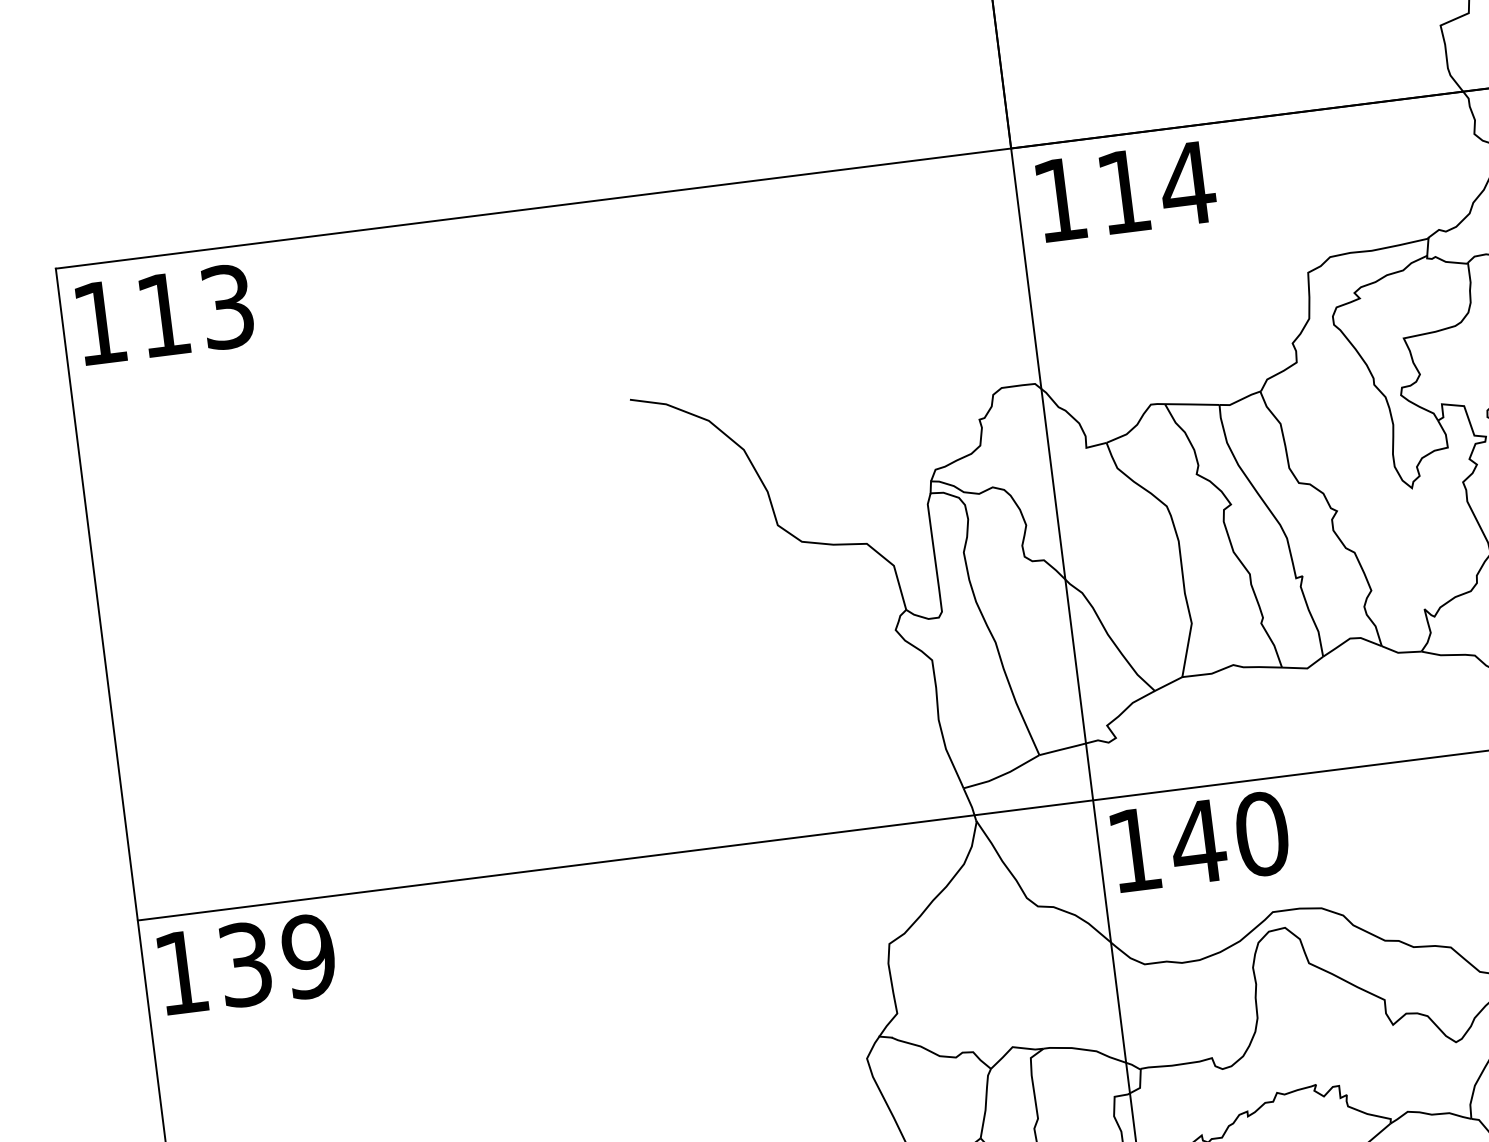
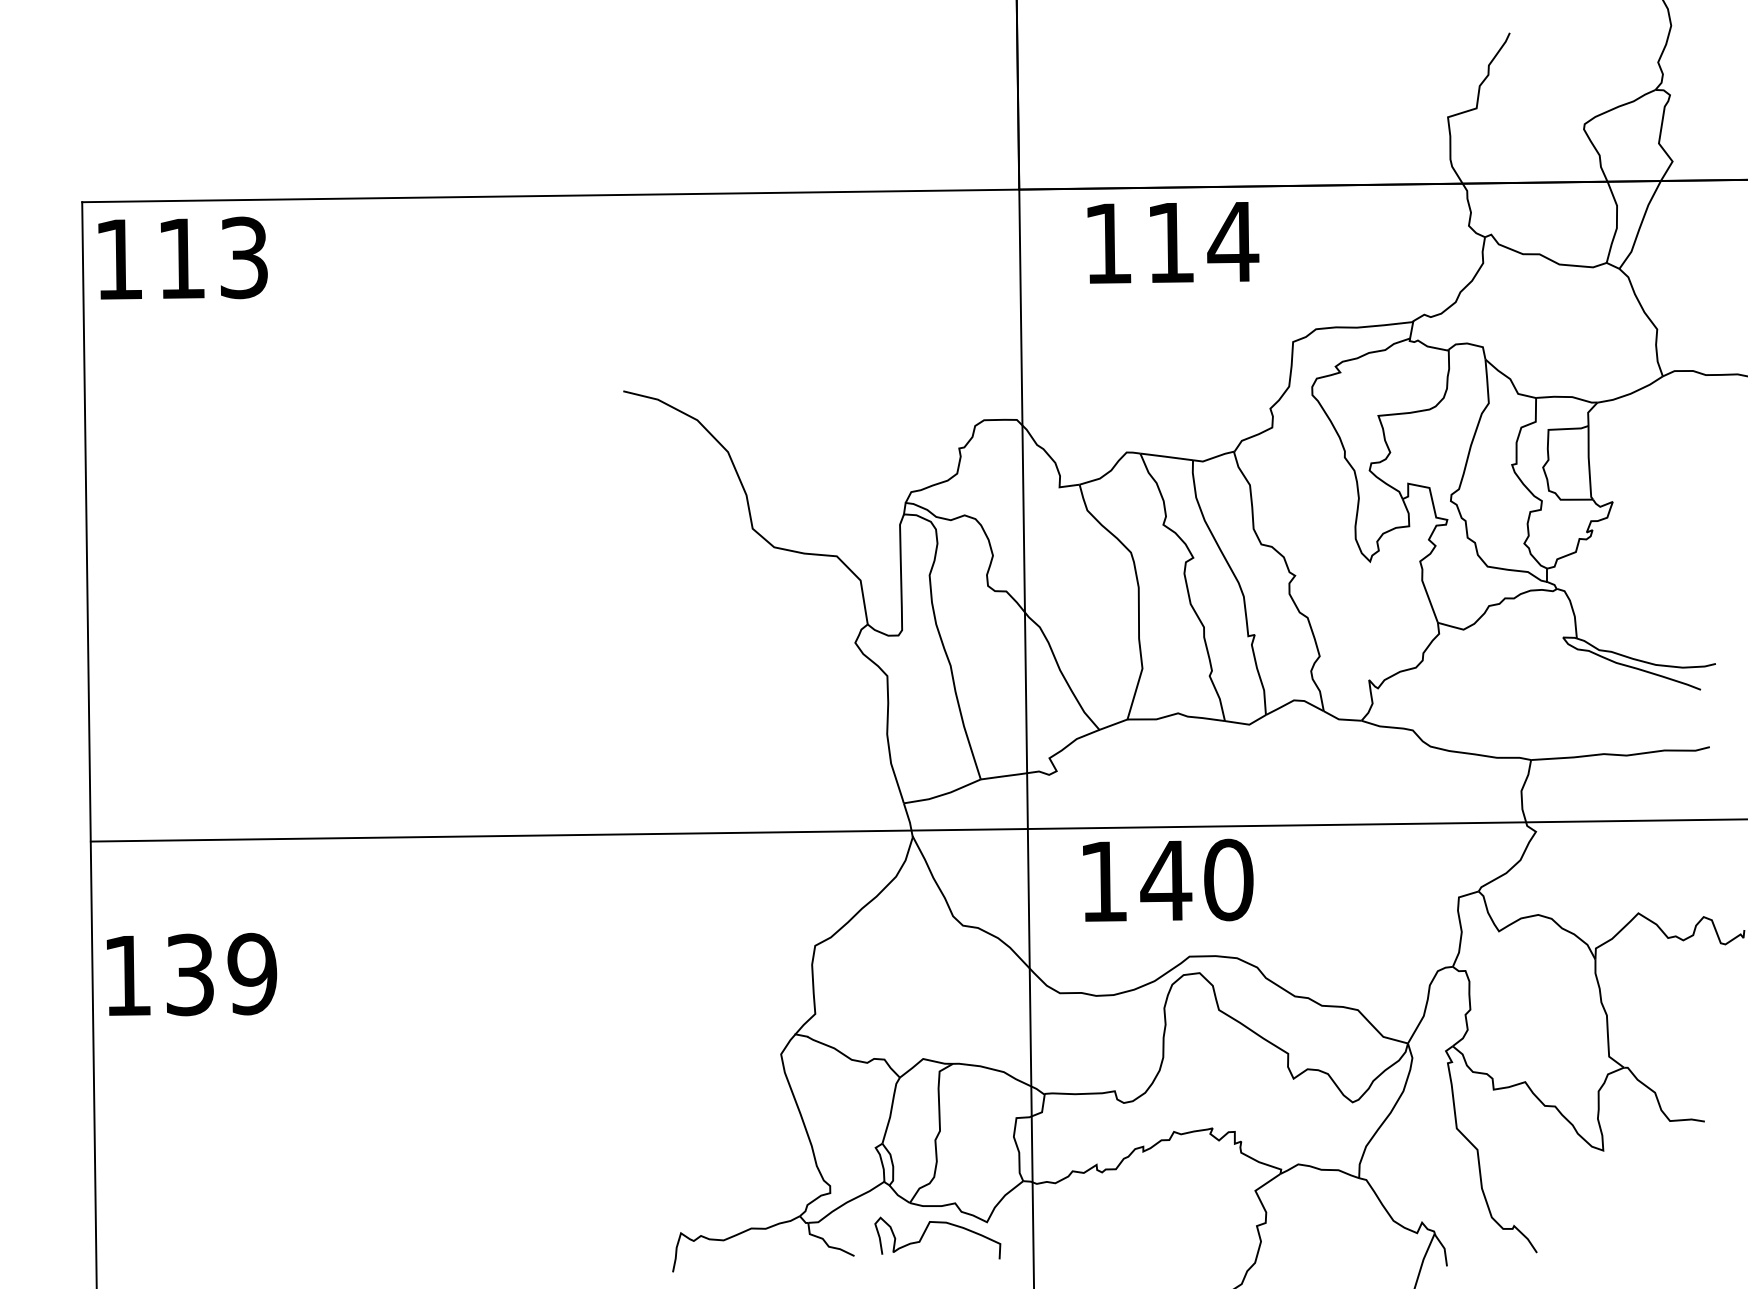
text: (1126, 191) -> (1173, 242), moved
text: (1200, 840) -> (1168, 879), moved
text: (246, 964) -> (191, 974), moved

